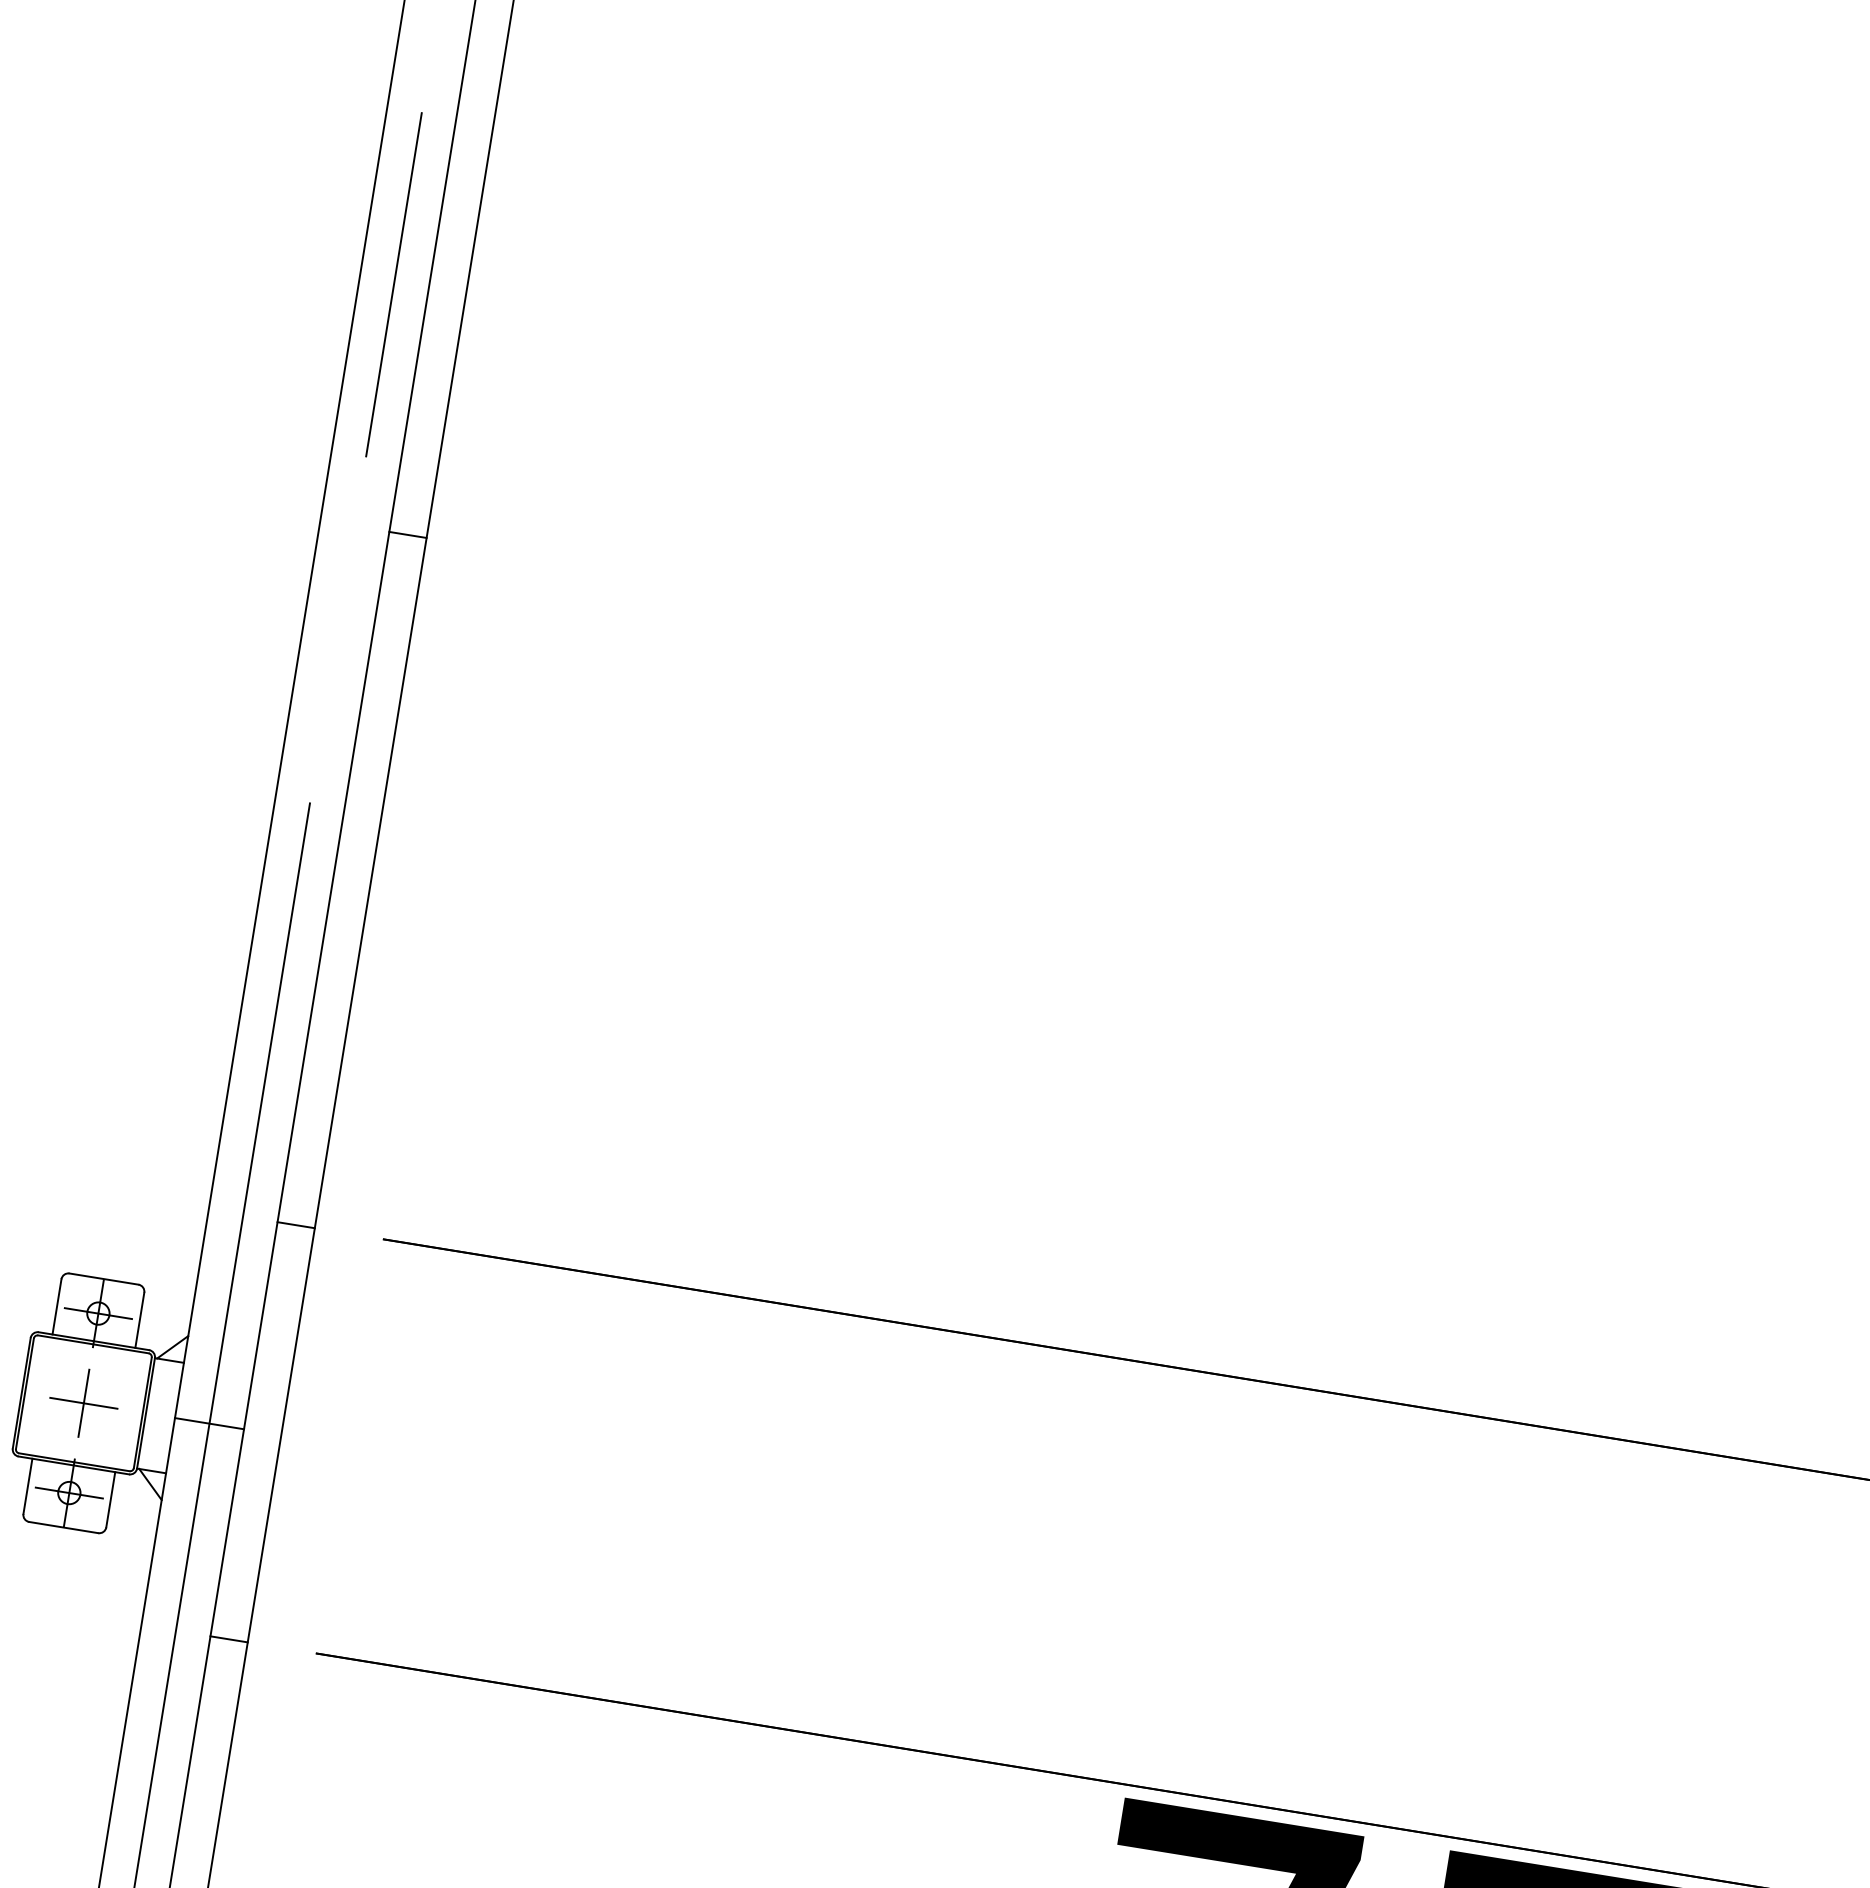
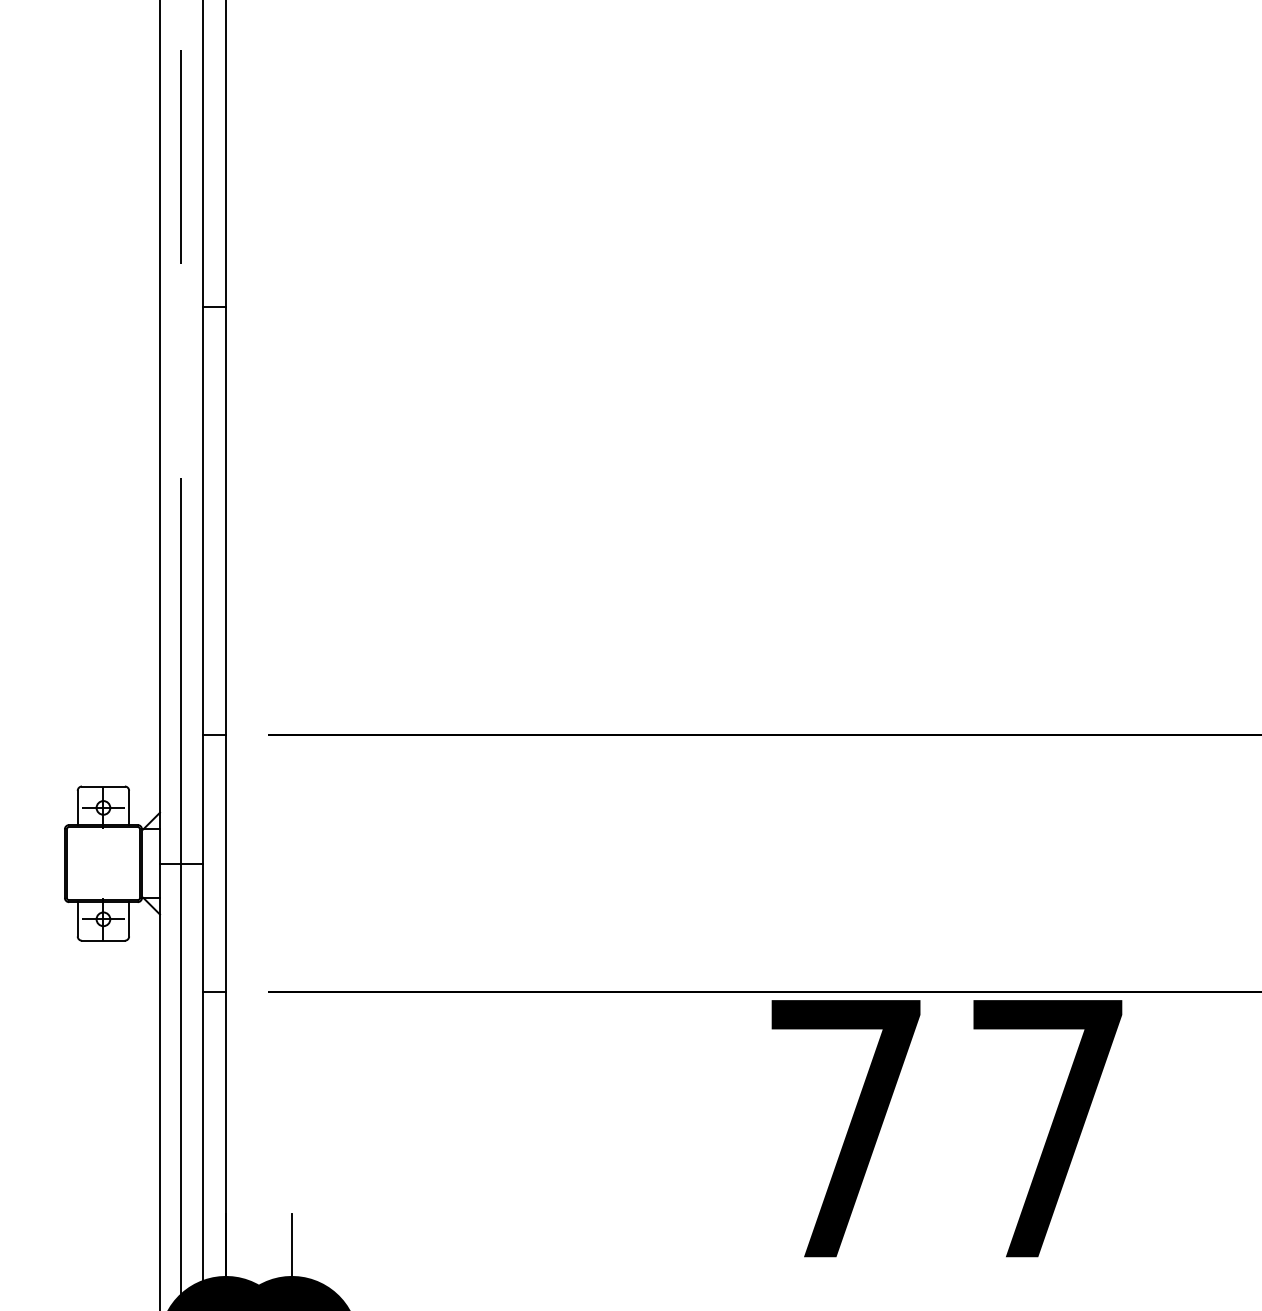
part: (83, 1403) -> (103, 863), removed

